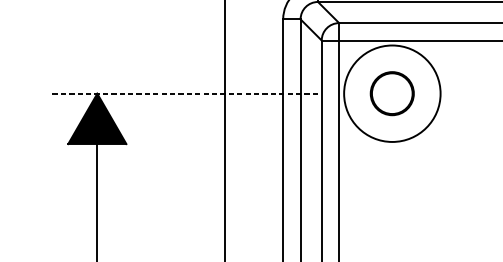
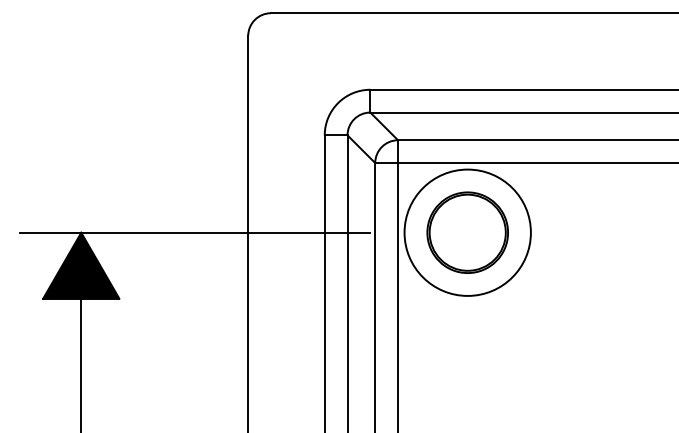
line: (183, 93) -> (194, 232), dashed -> solid
part: (392, 93) -> (467, 232), size x1.43

